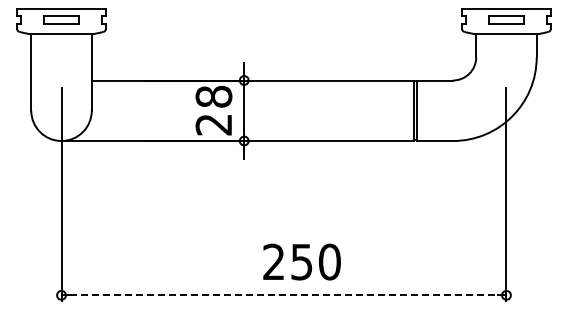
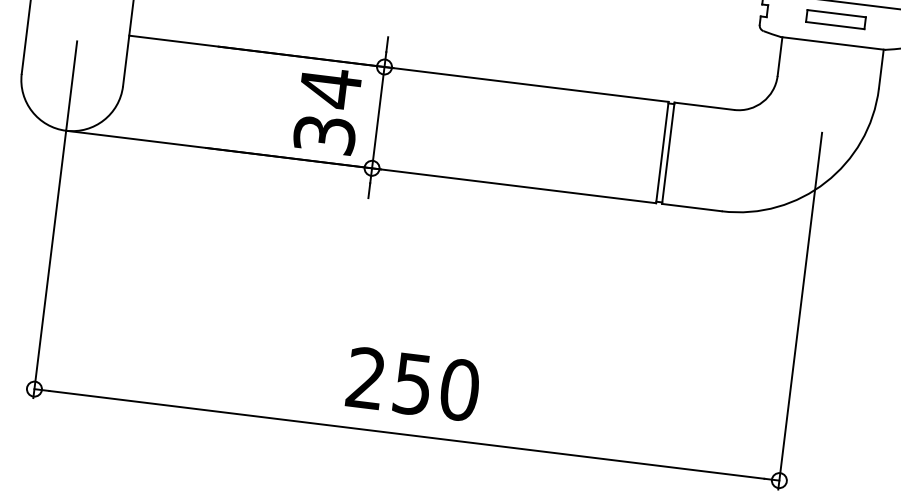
text: (213, 110) -> (326, 110), 28 -> 34
text: (301, 261) -> (412, 383), moved
line: (284, 295) -> (407, 435), dashed -> solid

